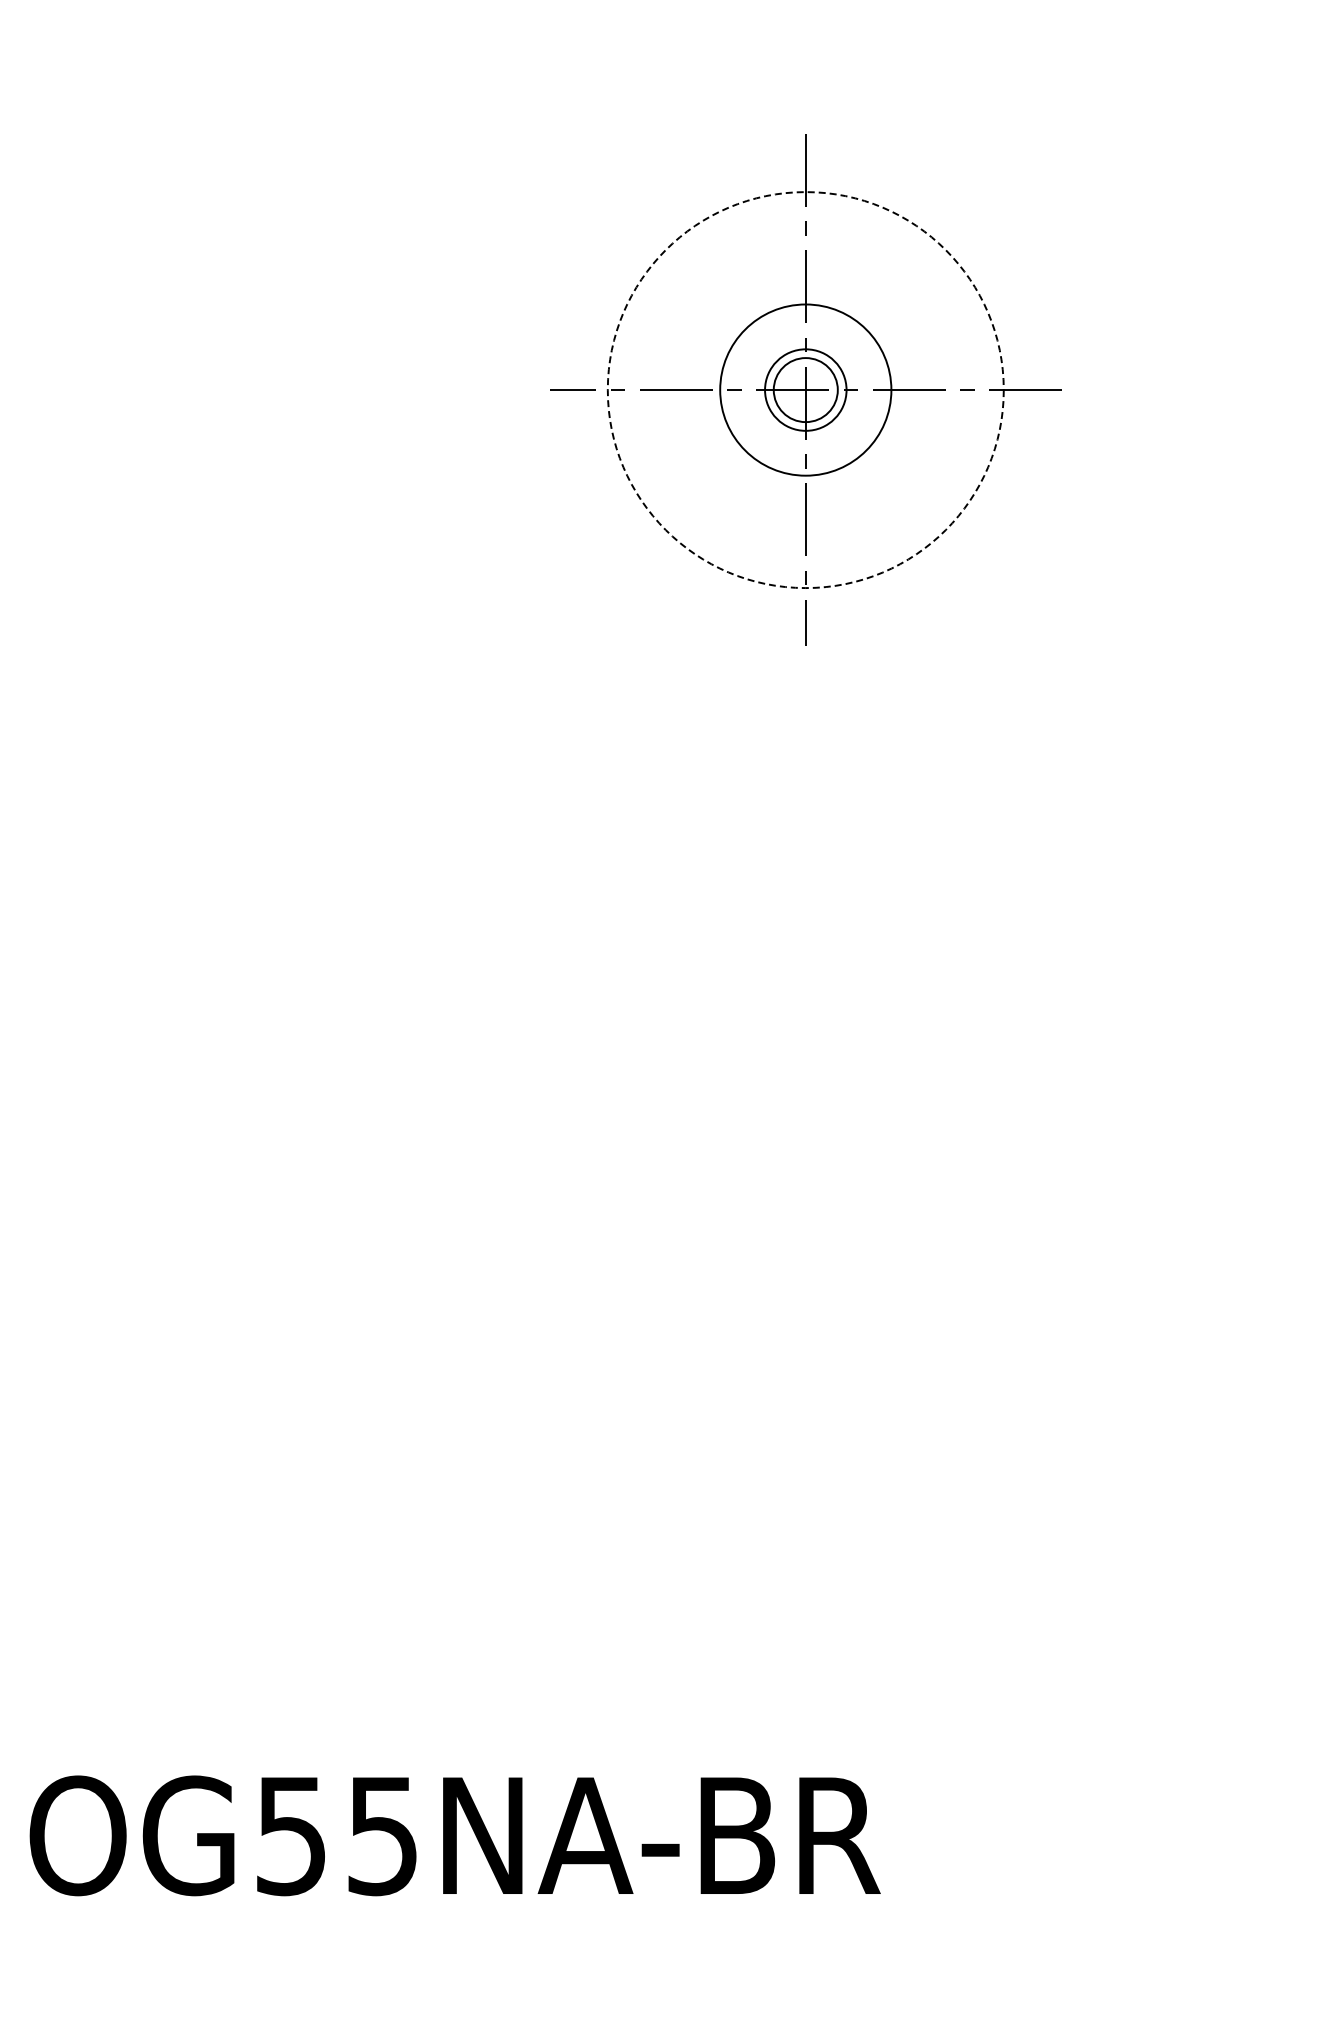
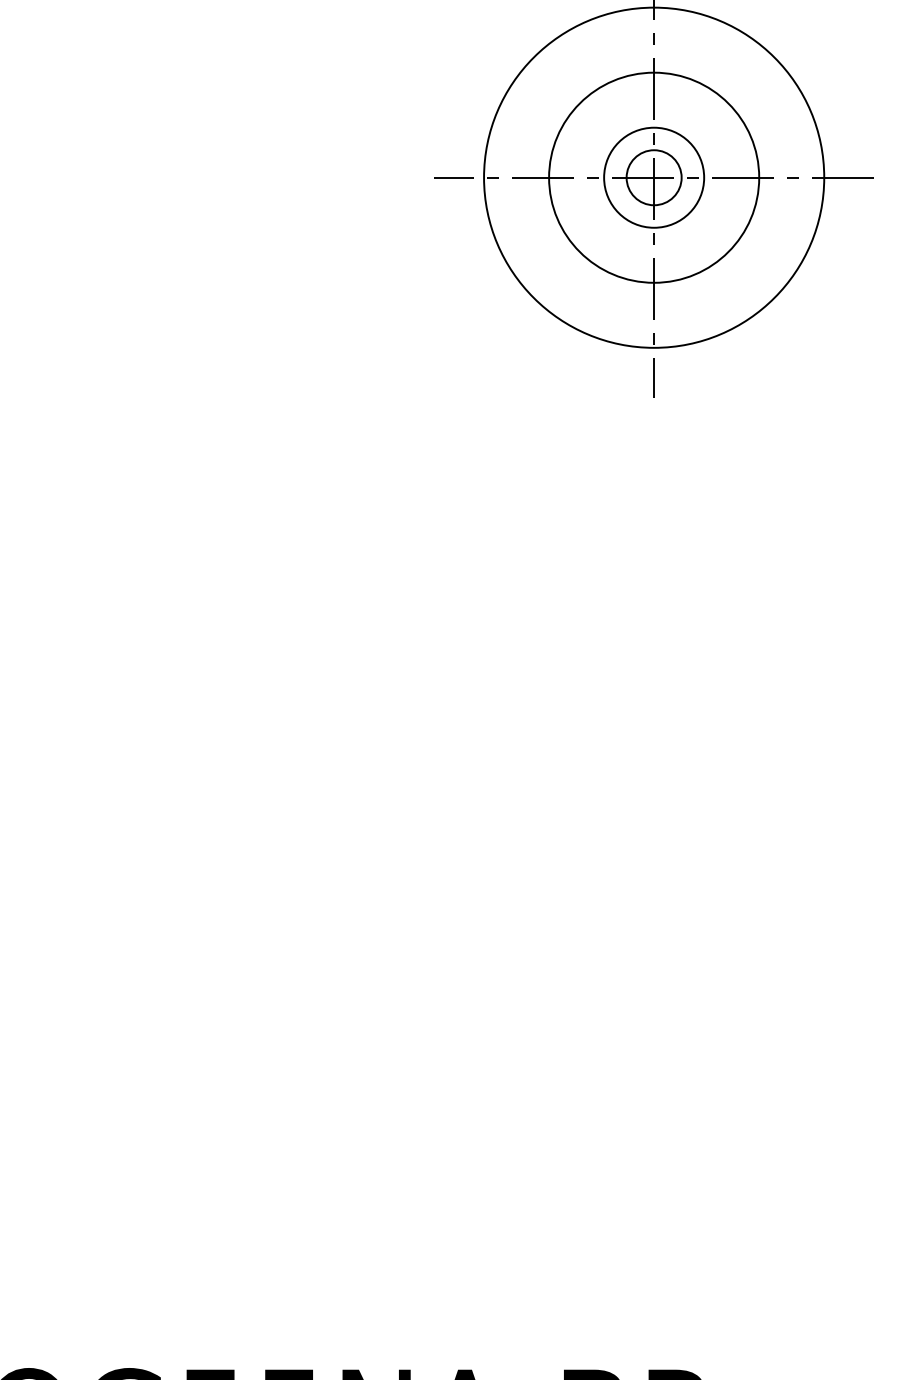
circle: (805, 389) -> (653, 177), size x1.43
circle: (805, 389) -> (653, 177), size x1.43
circle: (805, 390) -> (653, 178), dashed -> solid

